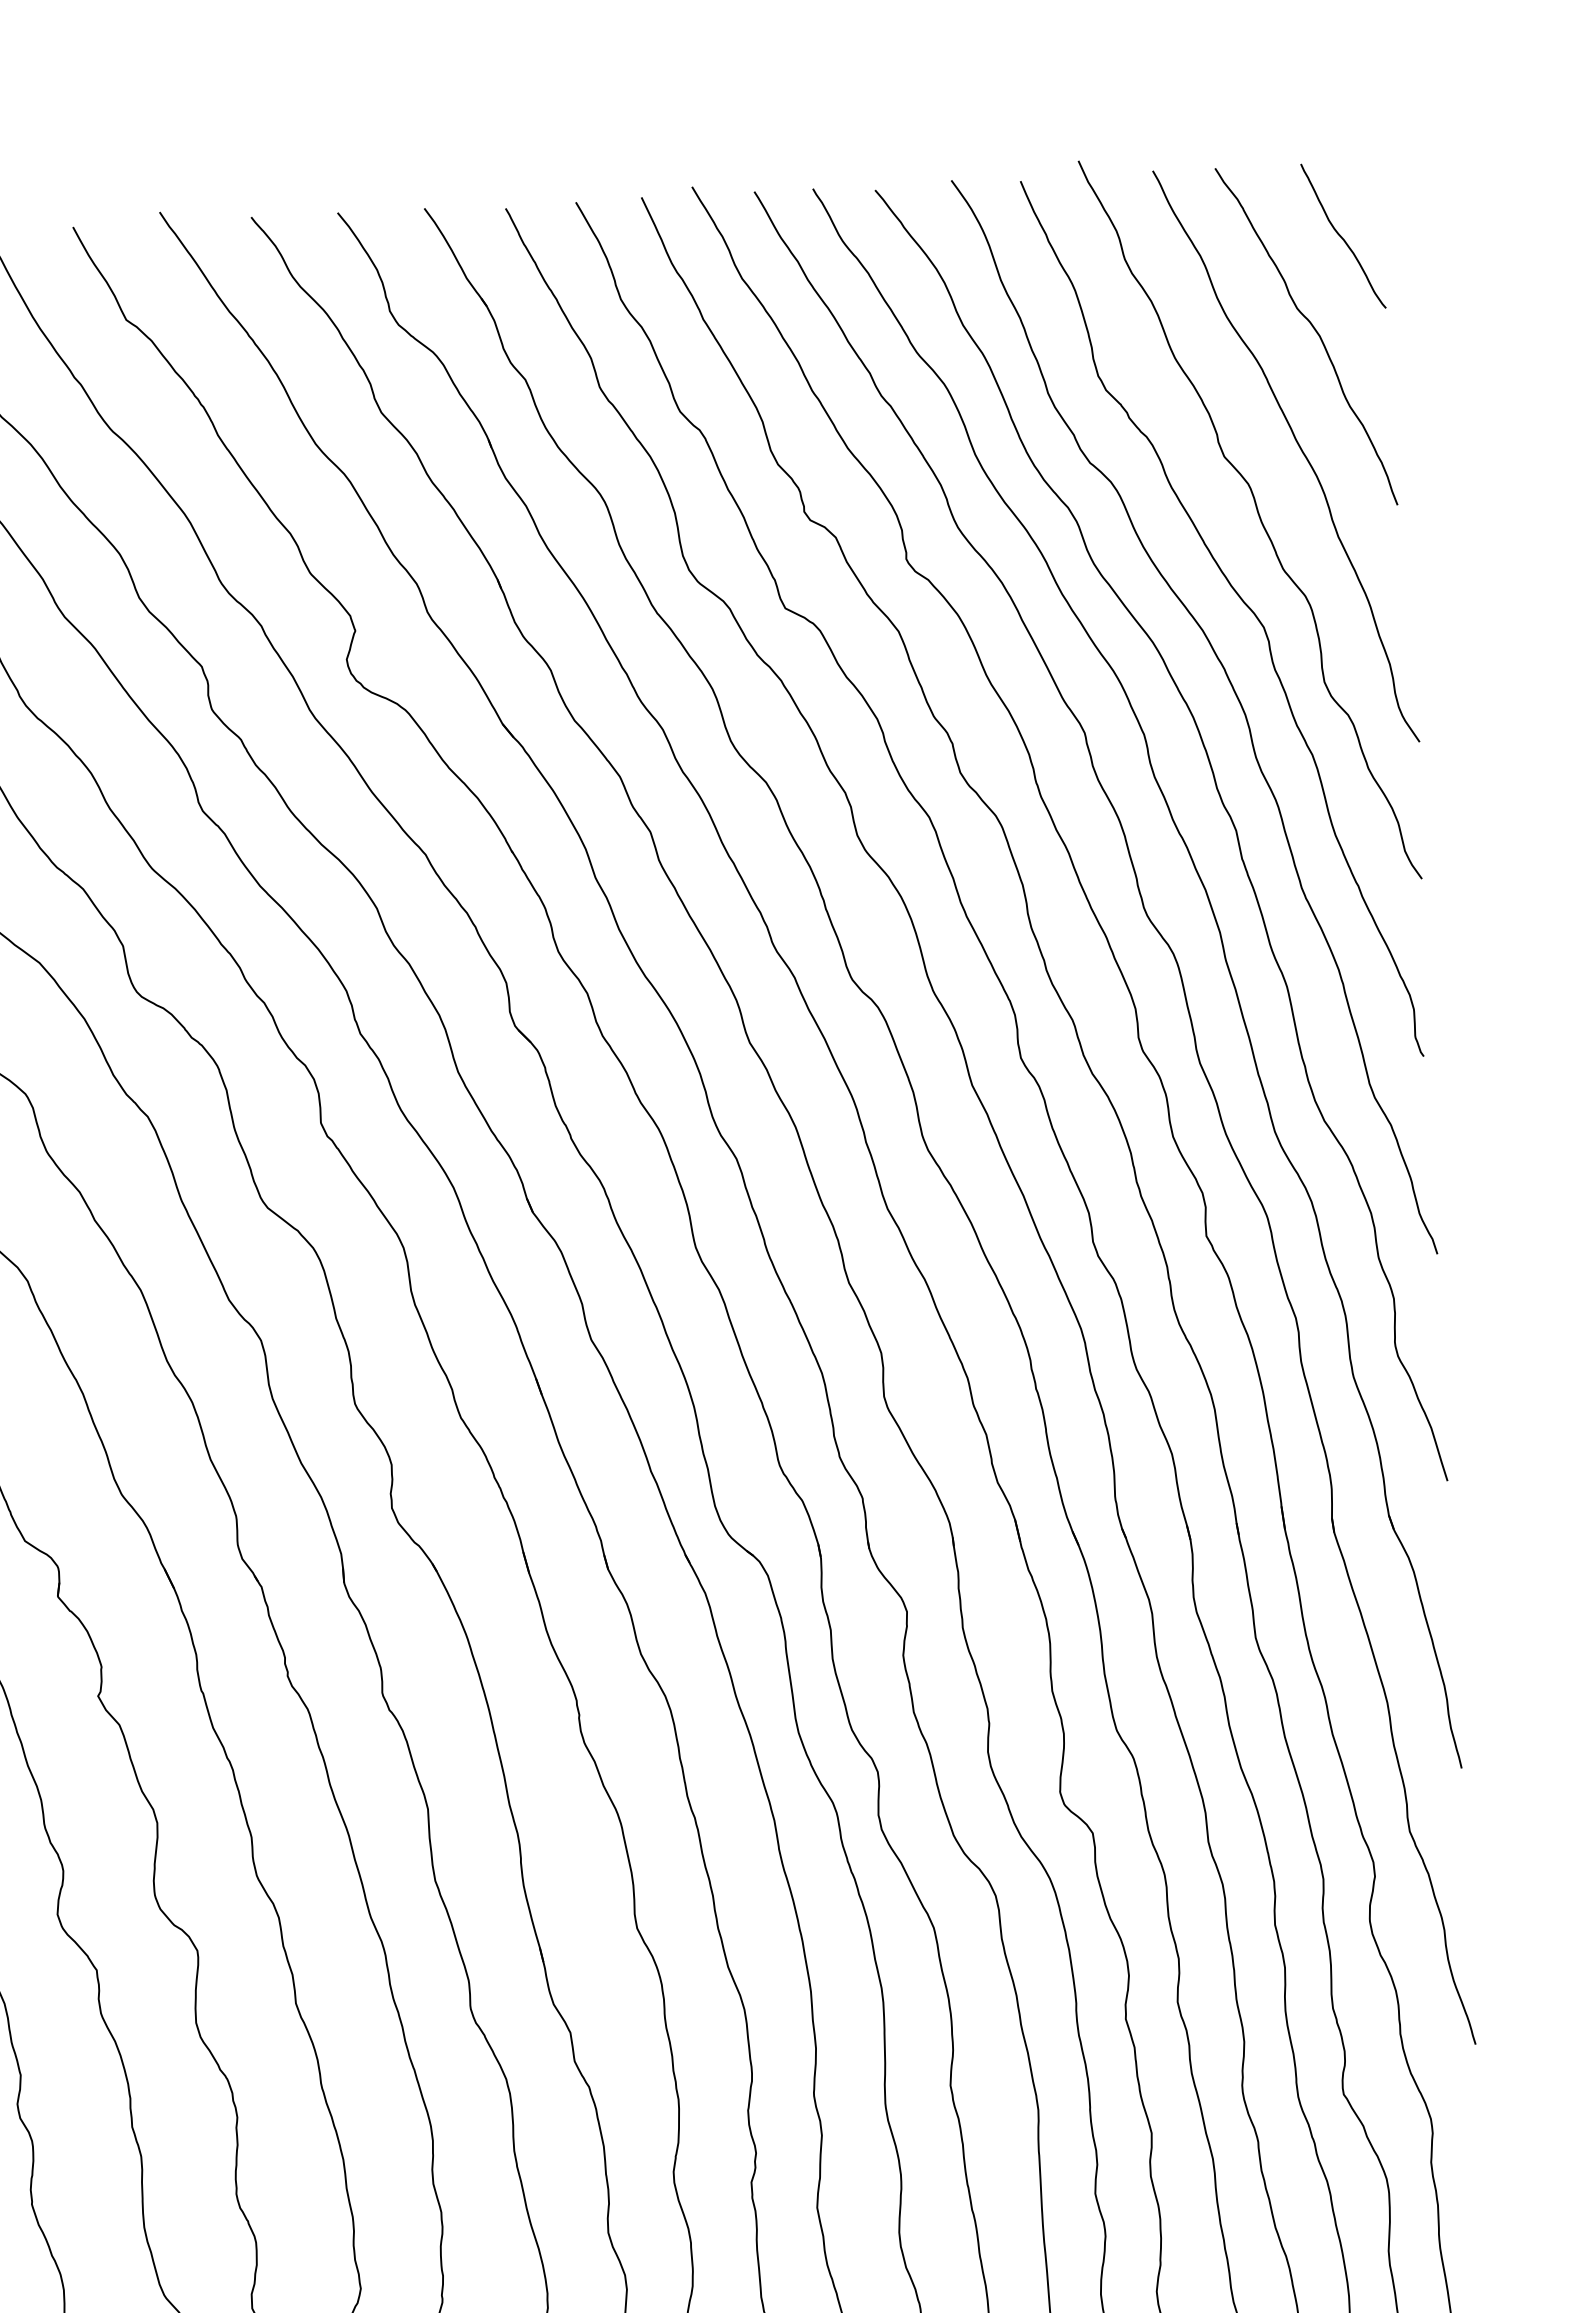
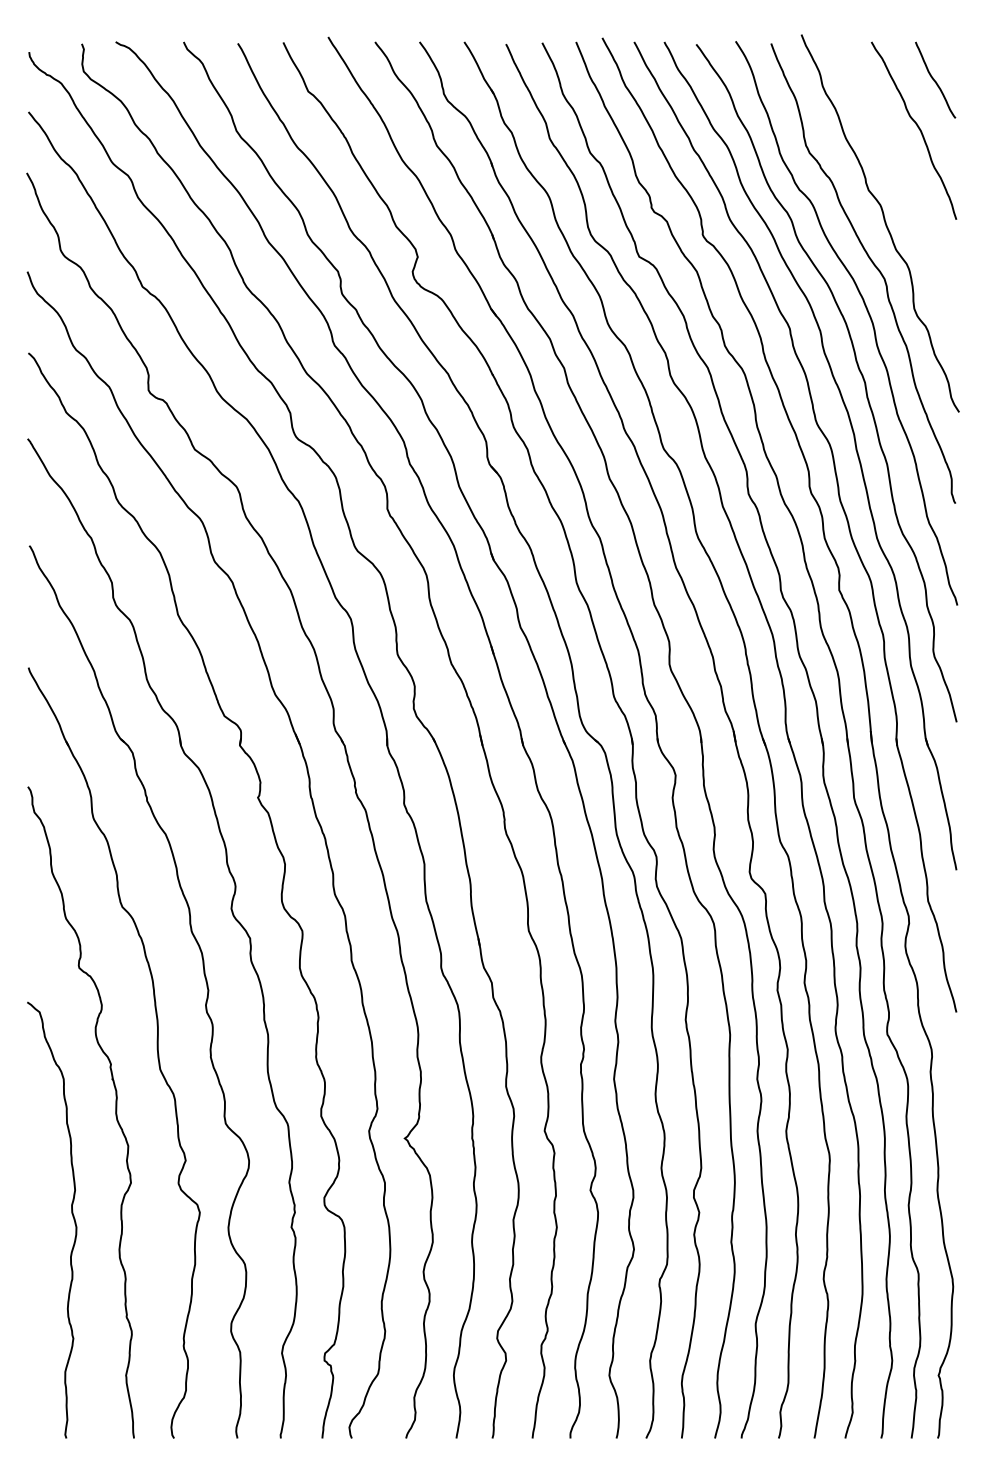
curve: (1297, 447) -> (906, 187), removed

